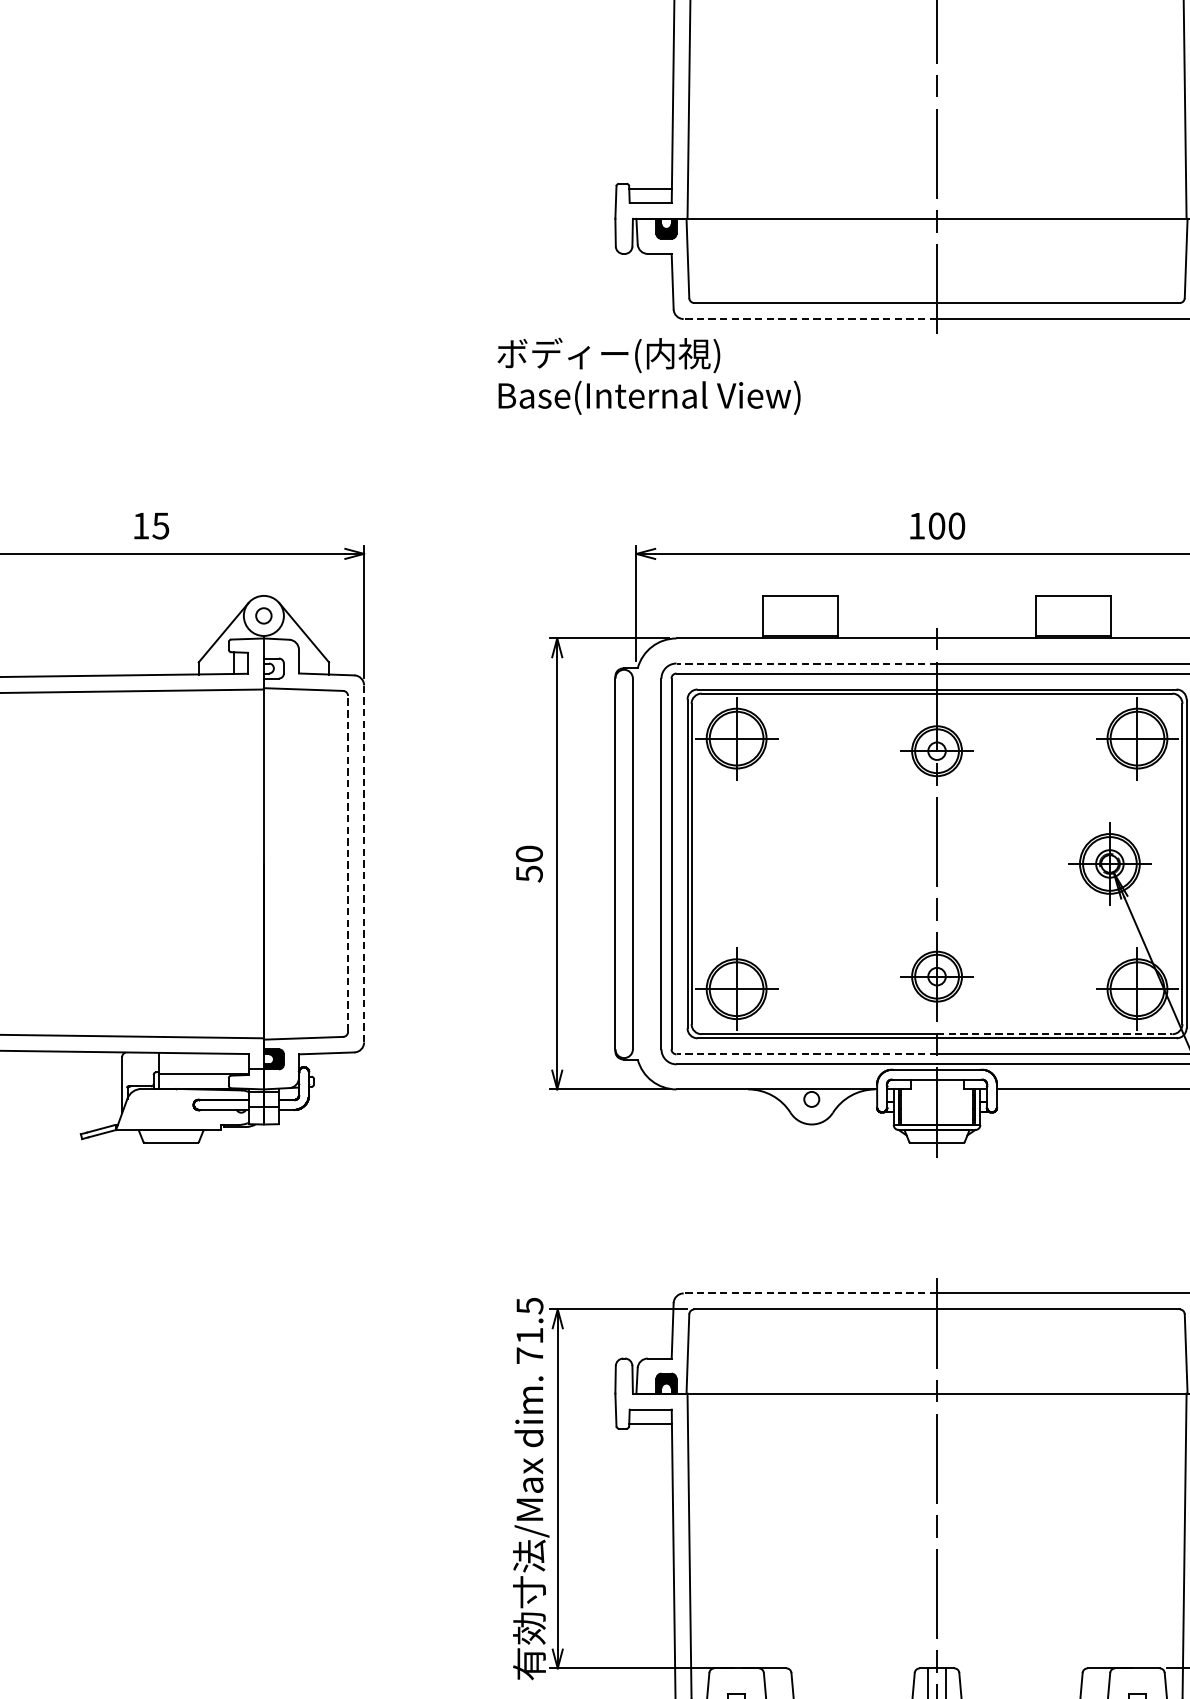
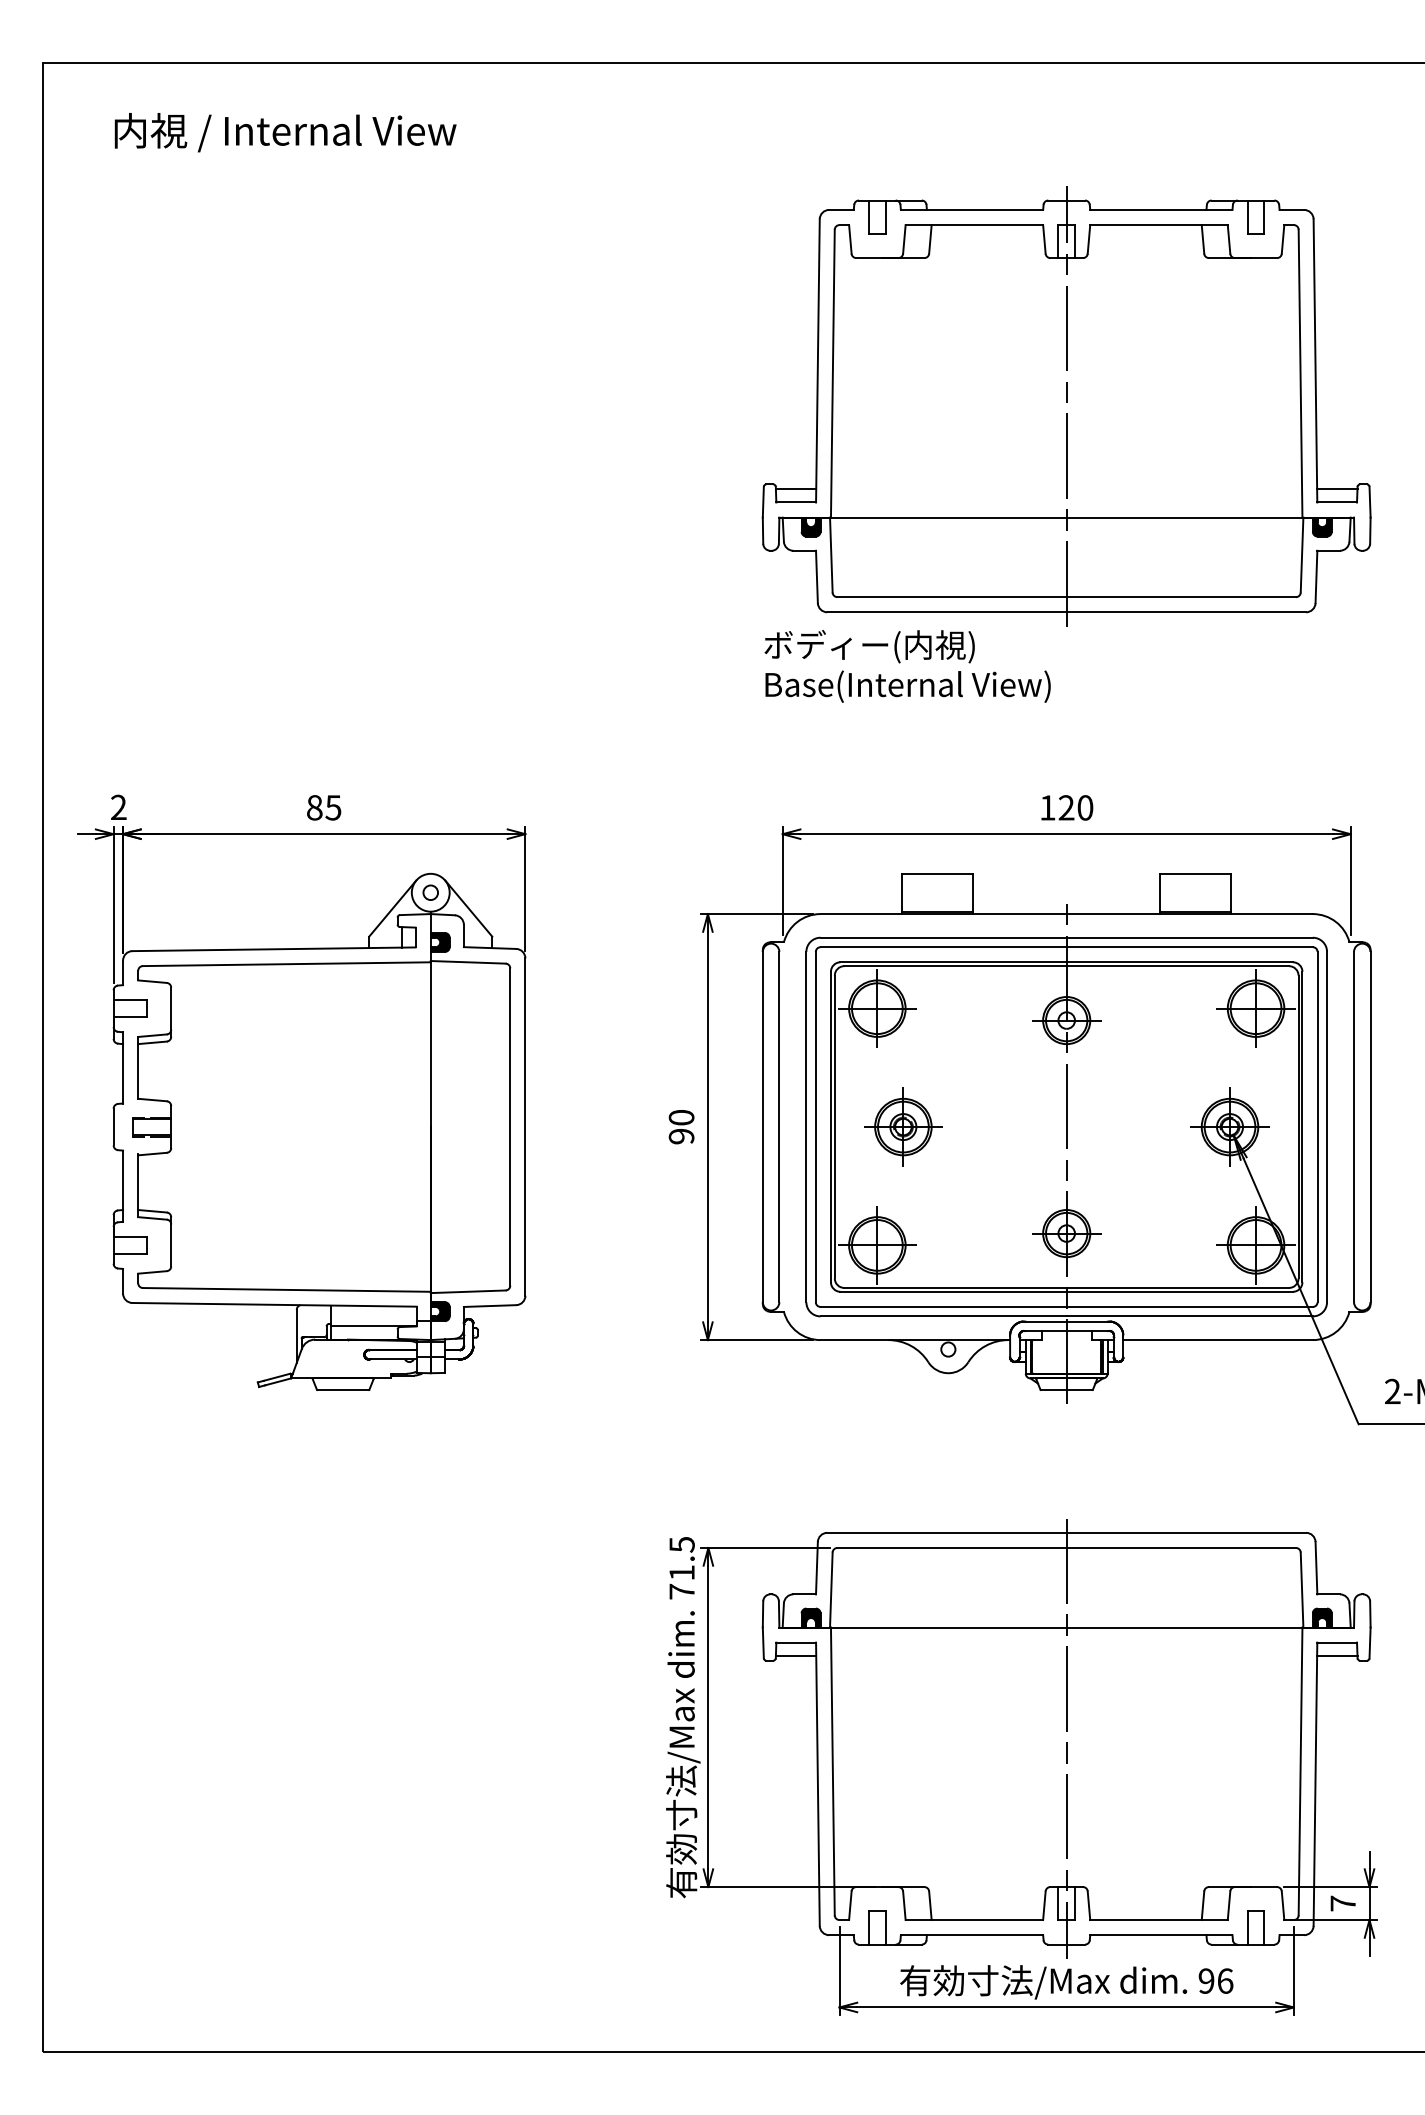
line: (810, 319) -> (947, 612), dashed -> solid
text: (648, 376) -> (907, 666), moved
text: (140, 525) -> (314, 807), 15 -> 85
text: (936, 525) -> (1066, 807), 100 -> 120
line: (806, 663) -> (943, 937), dashed -> solid
fill: (273, 668) -> (439, 942), added
part: (764, 863) -> (903, 1126), added
line: (348, 864) -> (510, 1127), dashed -> solid
line: (364, 864) -> (525, 1127), dashed -> solid
text: (529, 873) -> (681, 1136), 50 -> 90
line: (1055, 1033) -> (1178, 1287), dashed -> solid
line: (806, 1053) -> (943, 1306), dashed -> solid
line: (810, 1293) -> (947, 1532), dashed -> solid

